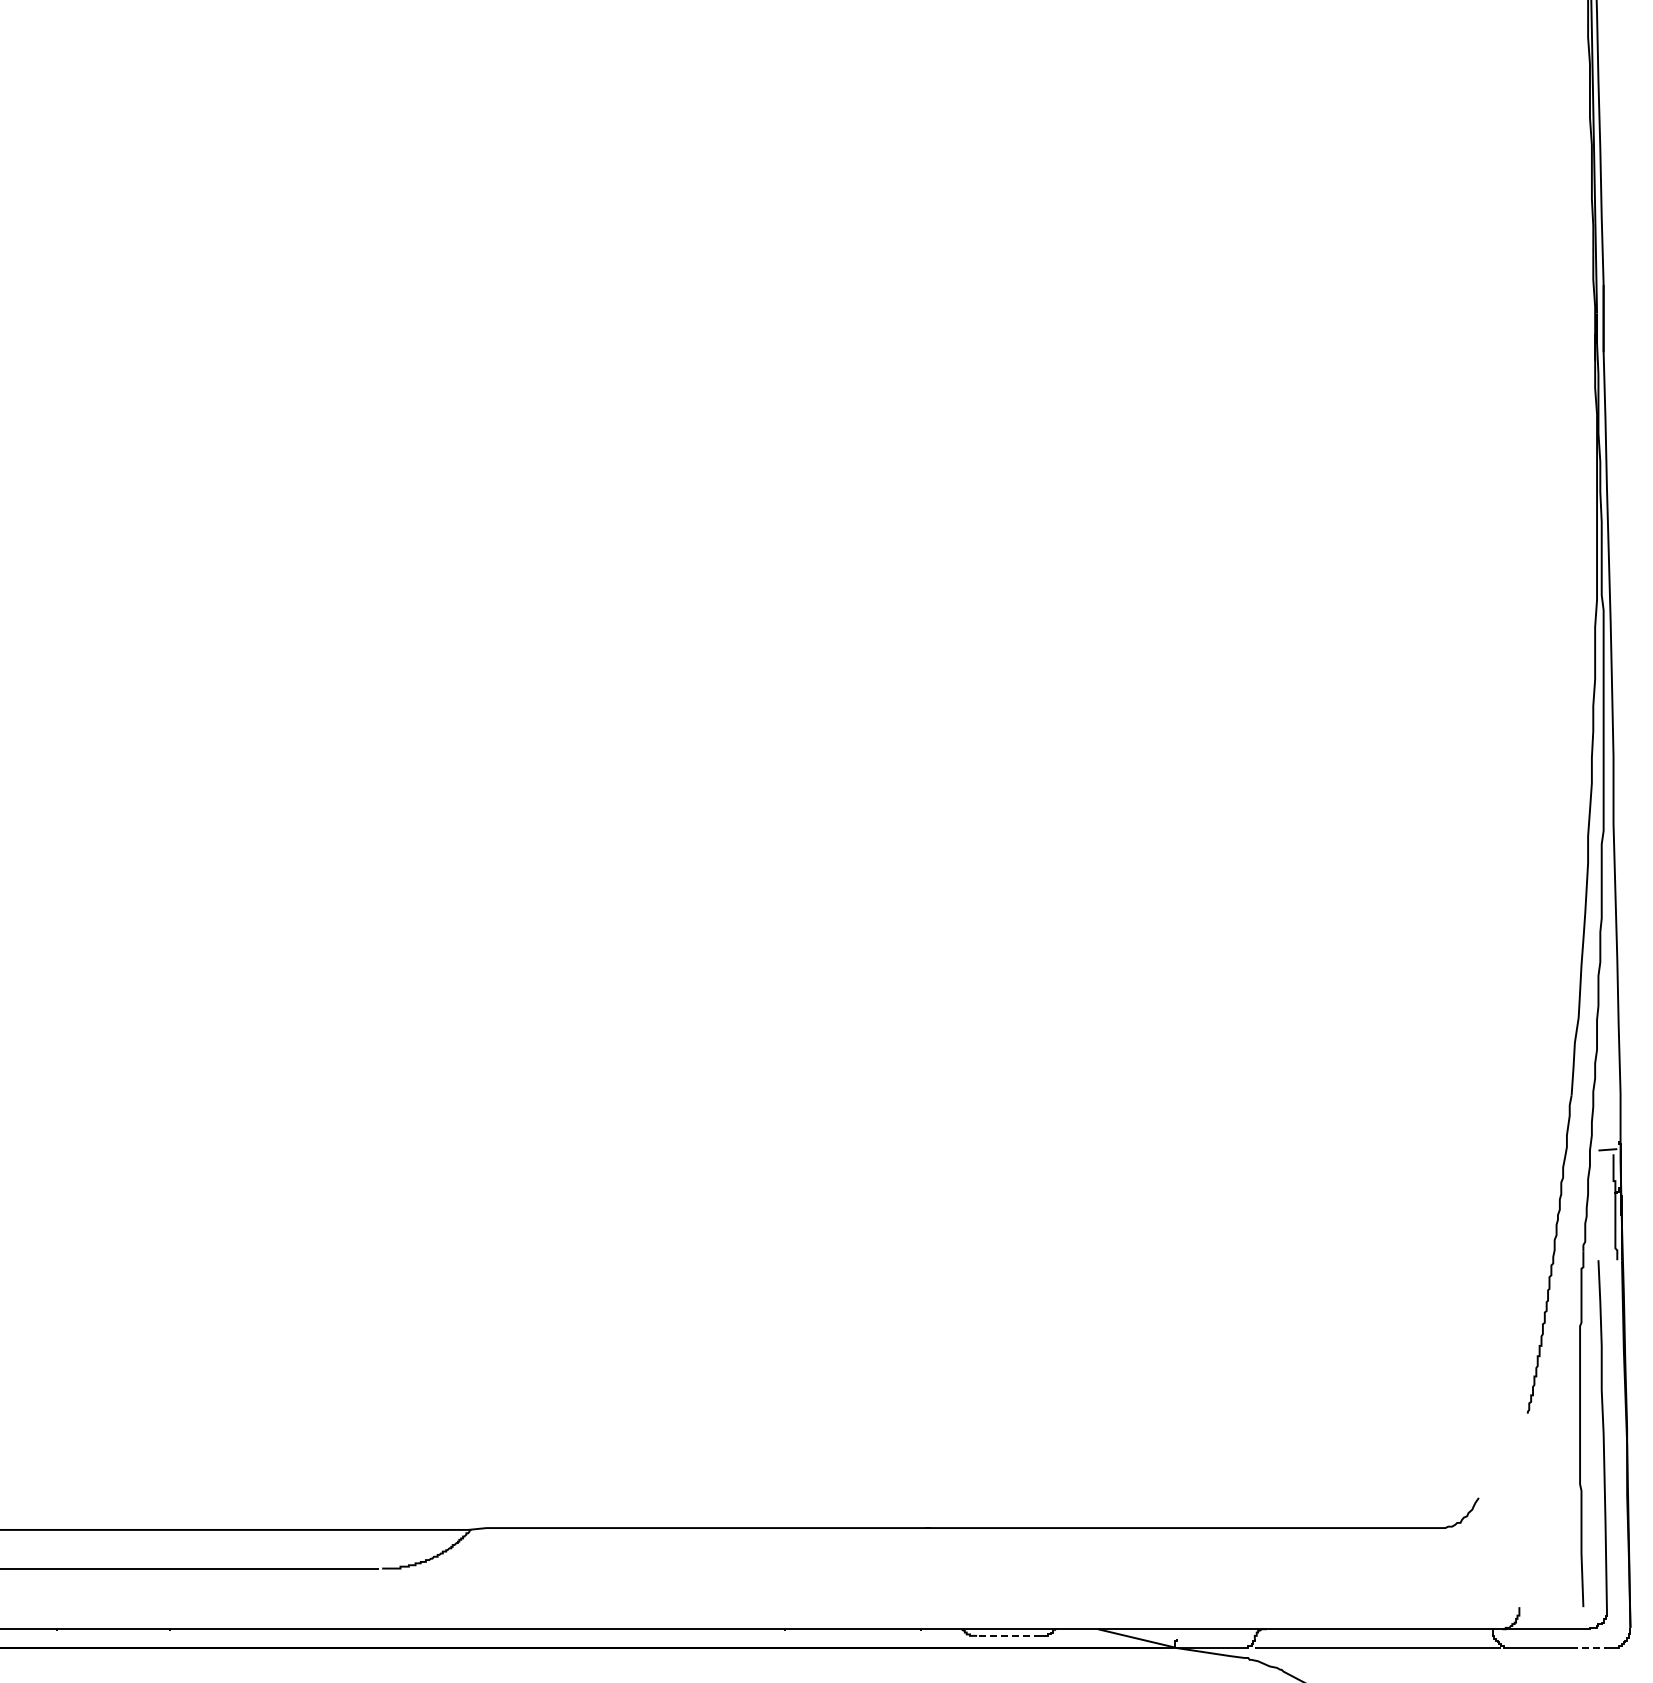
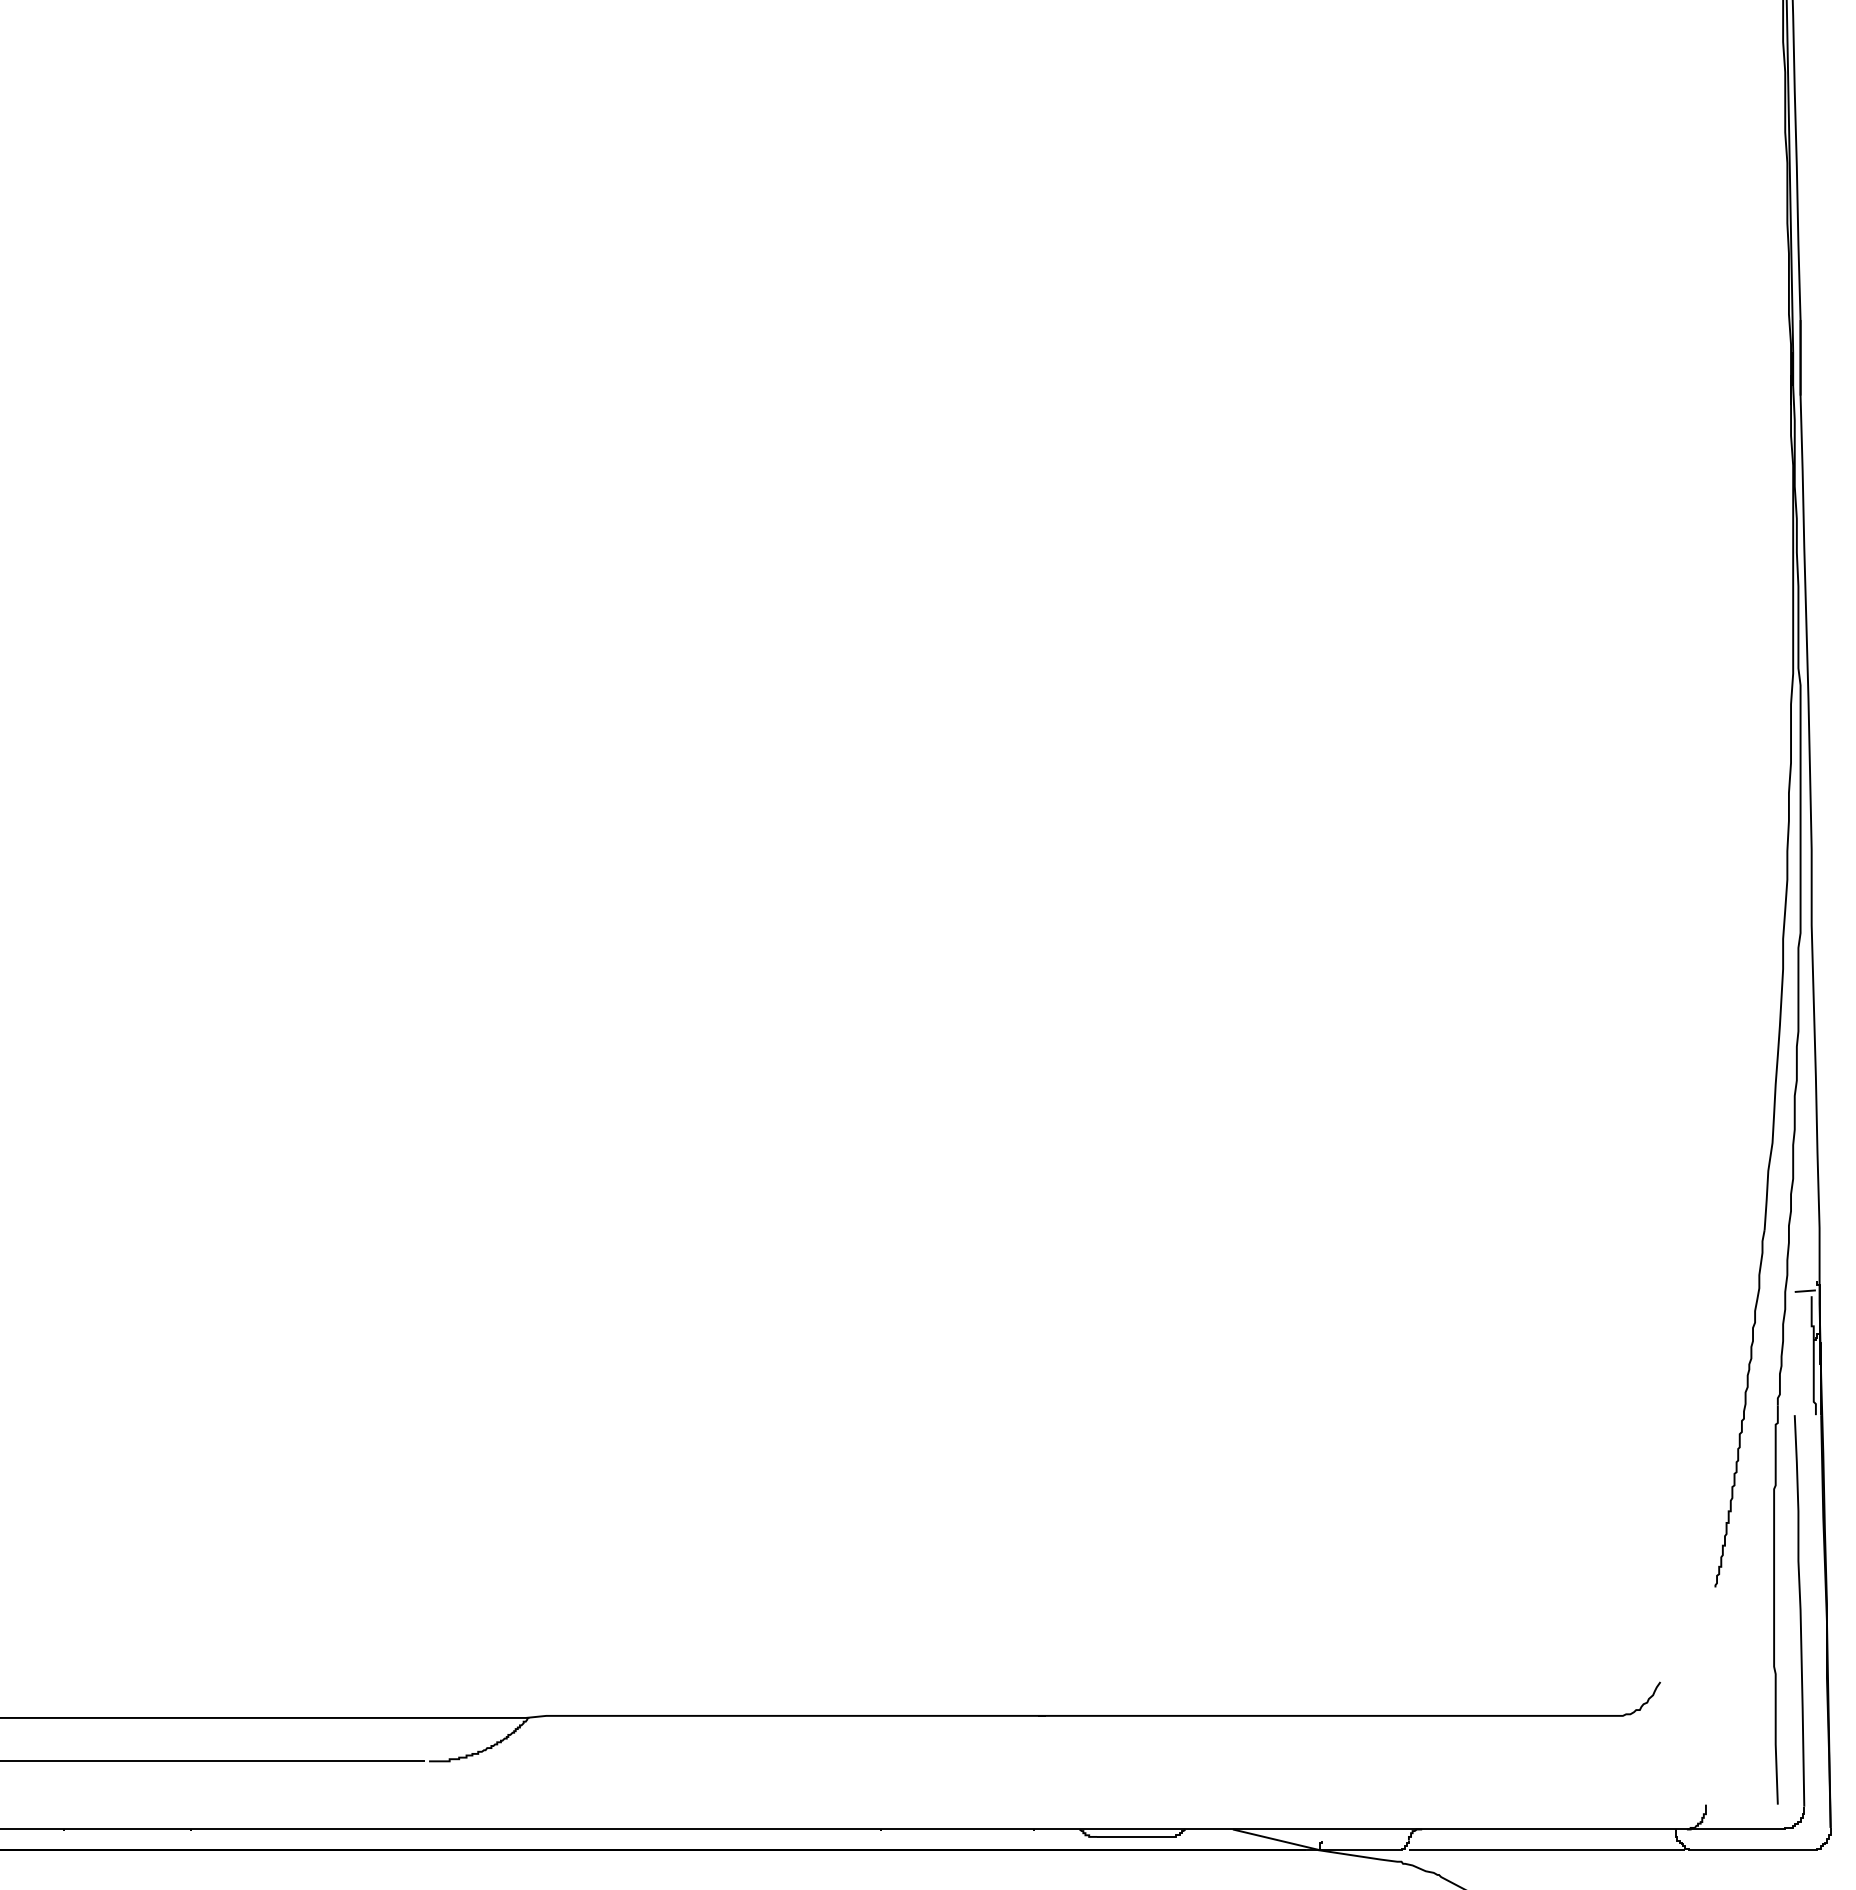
line: (1008, 1635) -> (1132, 1836), dashed -> solid
line: (1591, 1647) -> (1786, 1849), dashed -> solid

